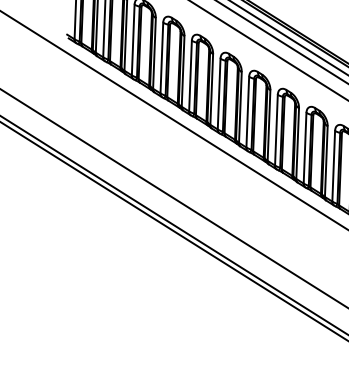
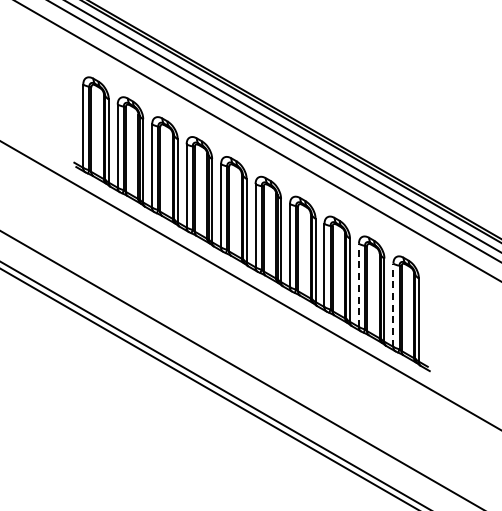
line: (304, 148) -> (358, 285), solid -> dashed
line: (333, 166) -> (393, 305), solid -> dashed

